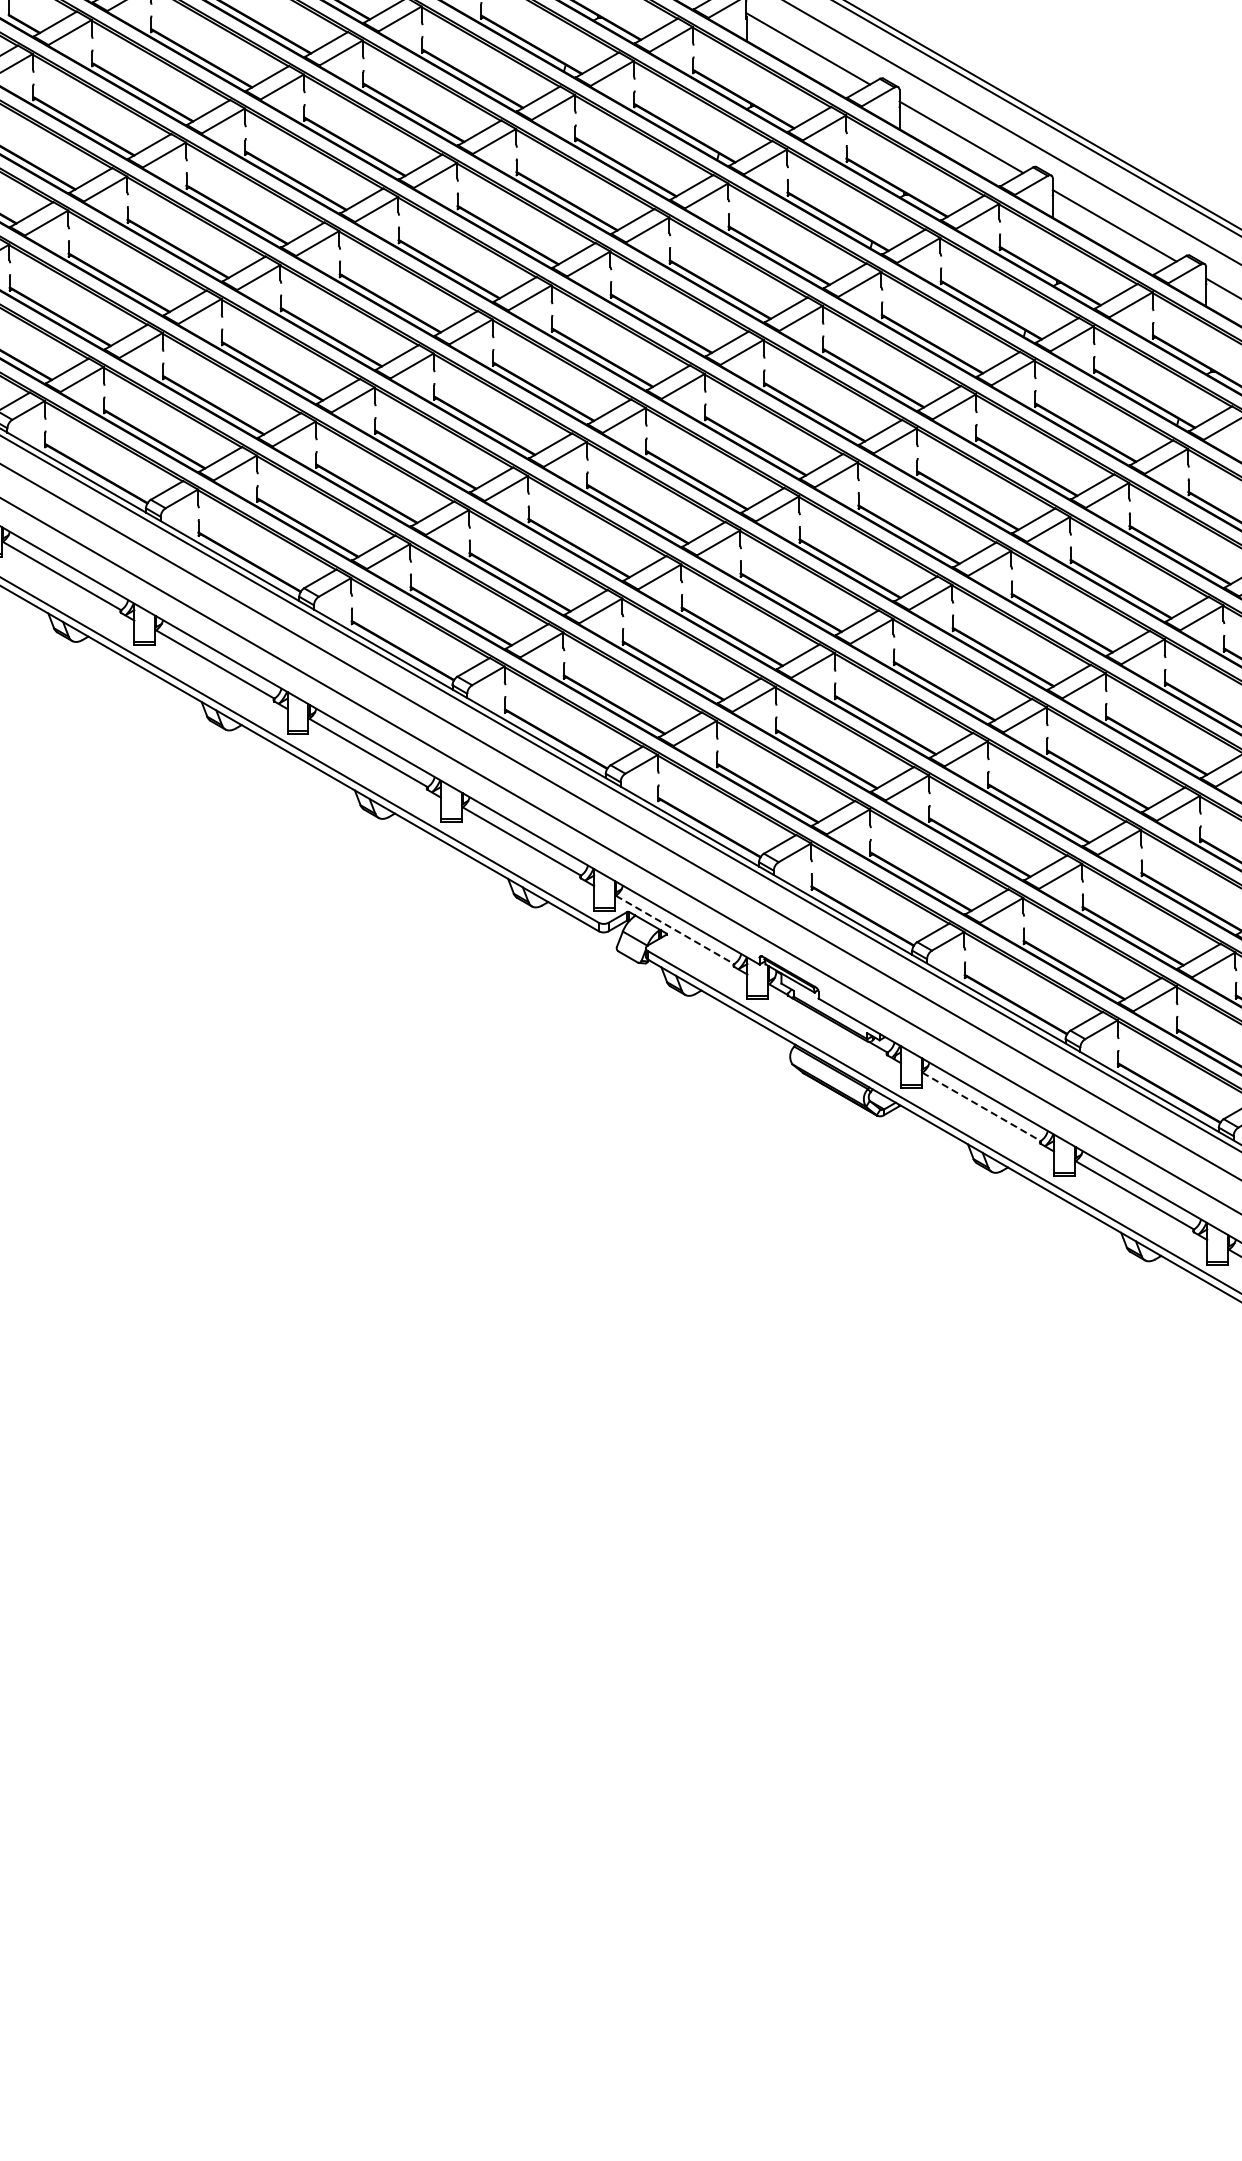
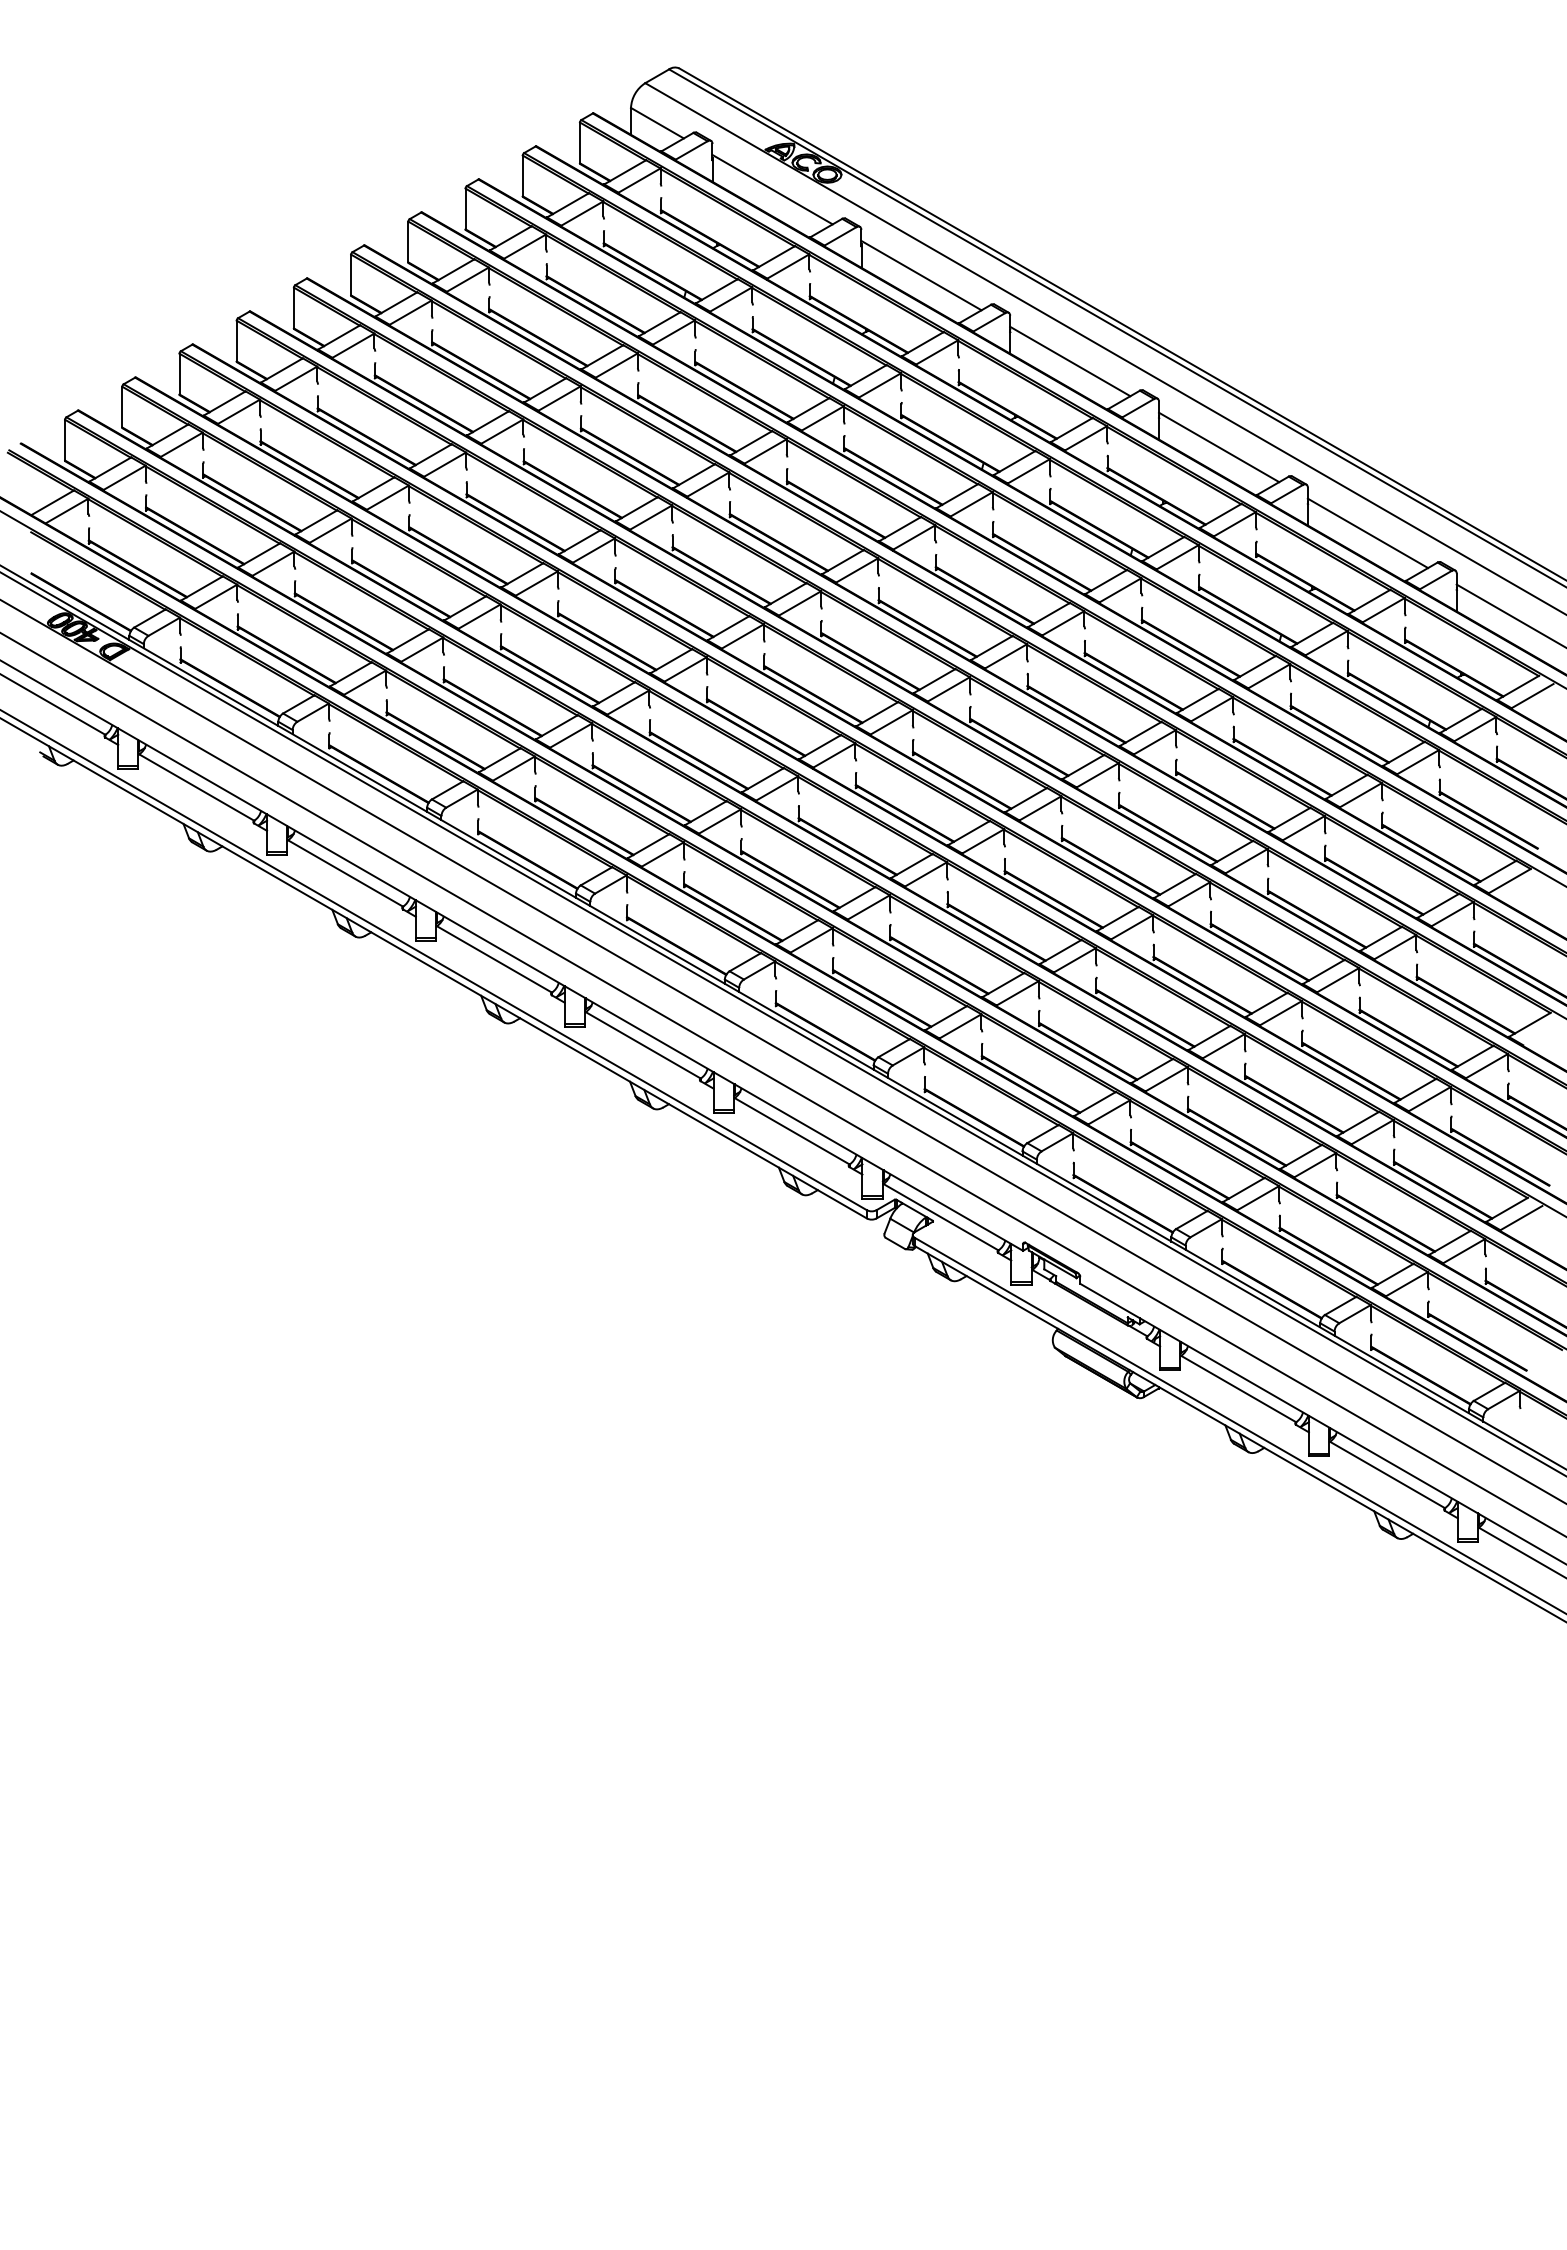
line: (675, 930) -> (941, 1217), dashed -> solid
line: (982, 1107) -> (1239, 1389), dashed -> solid

